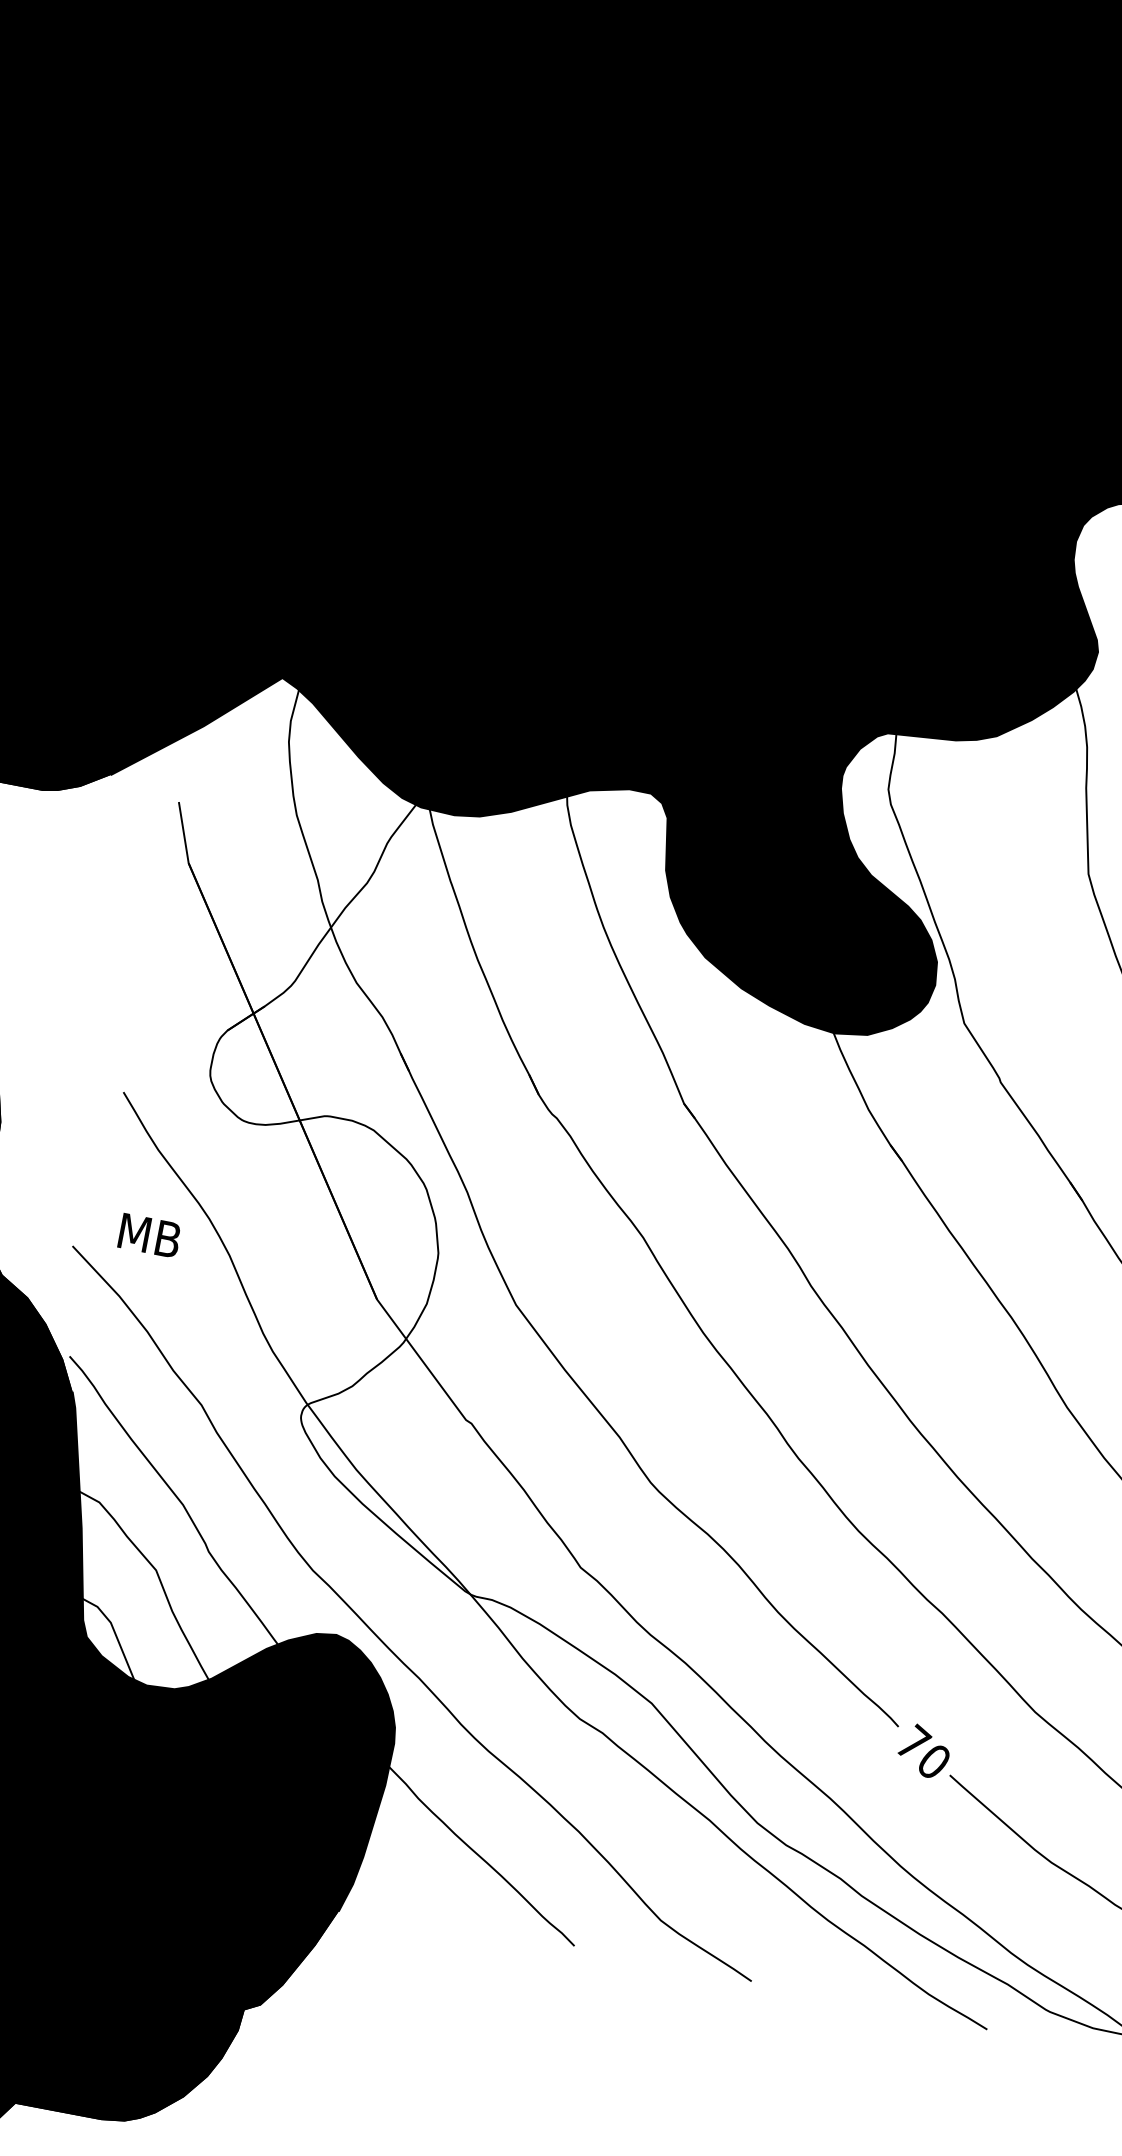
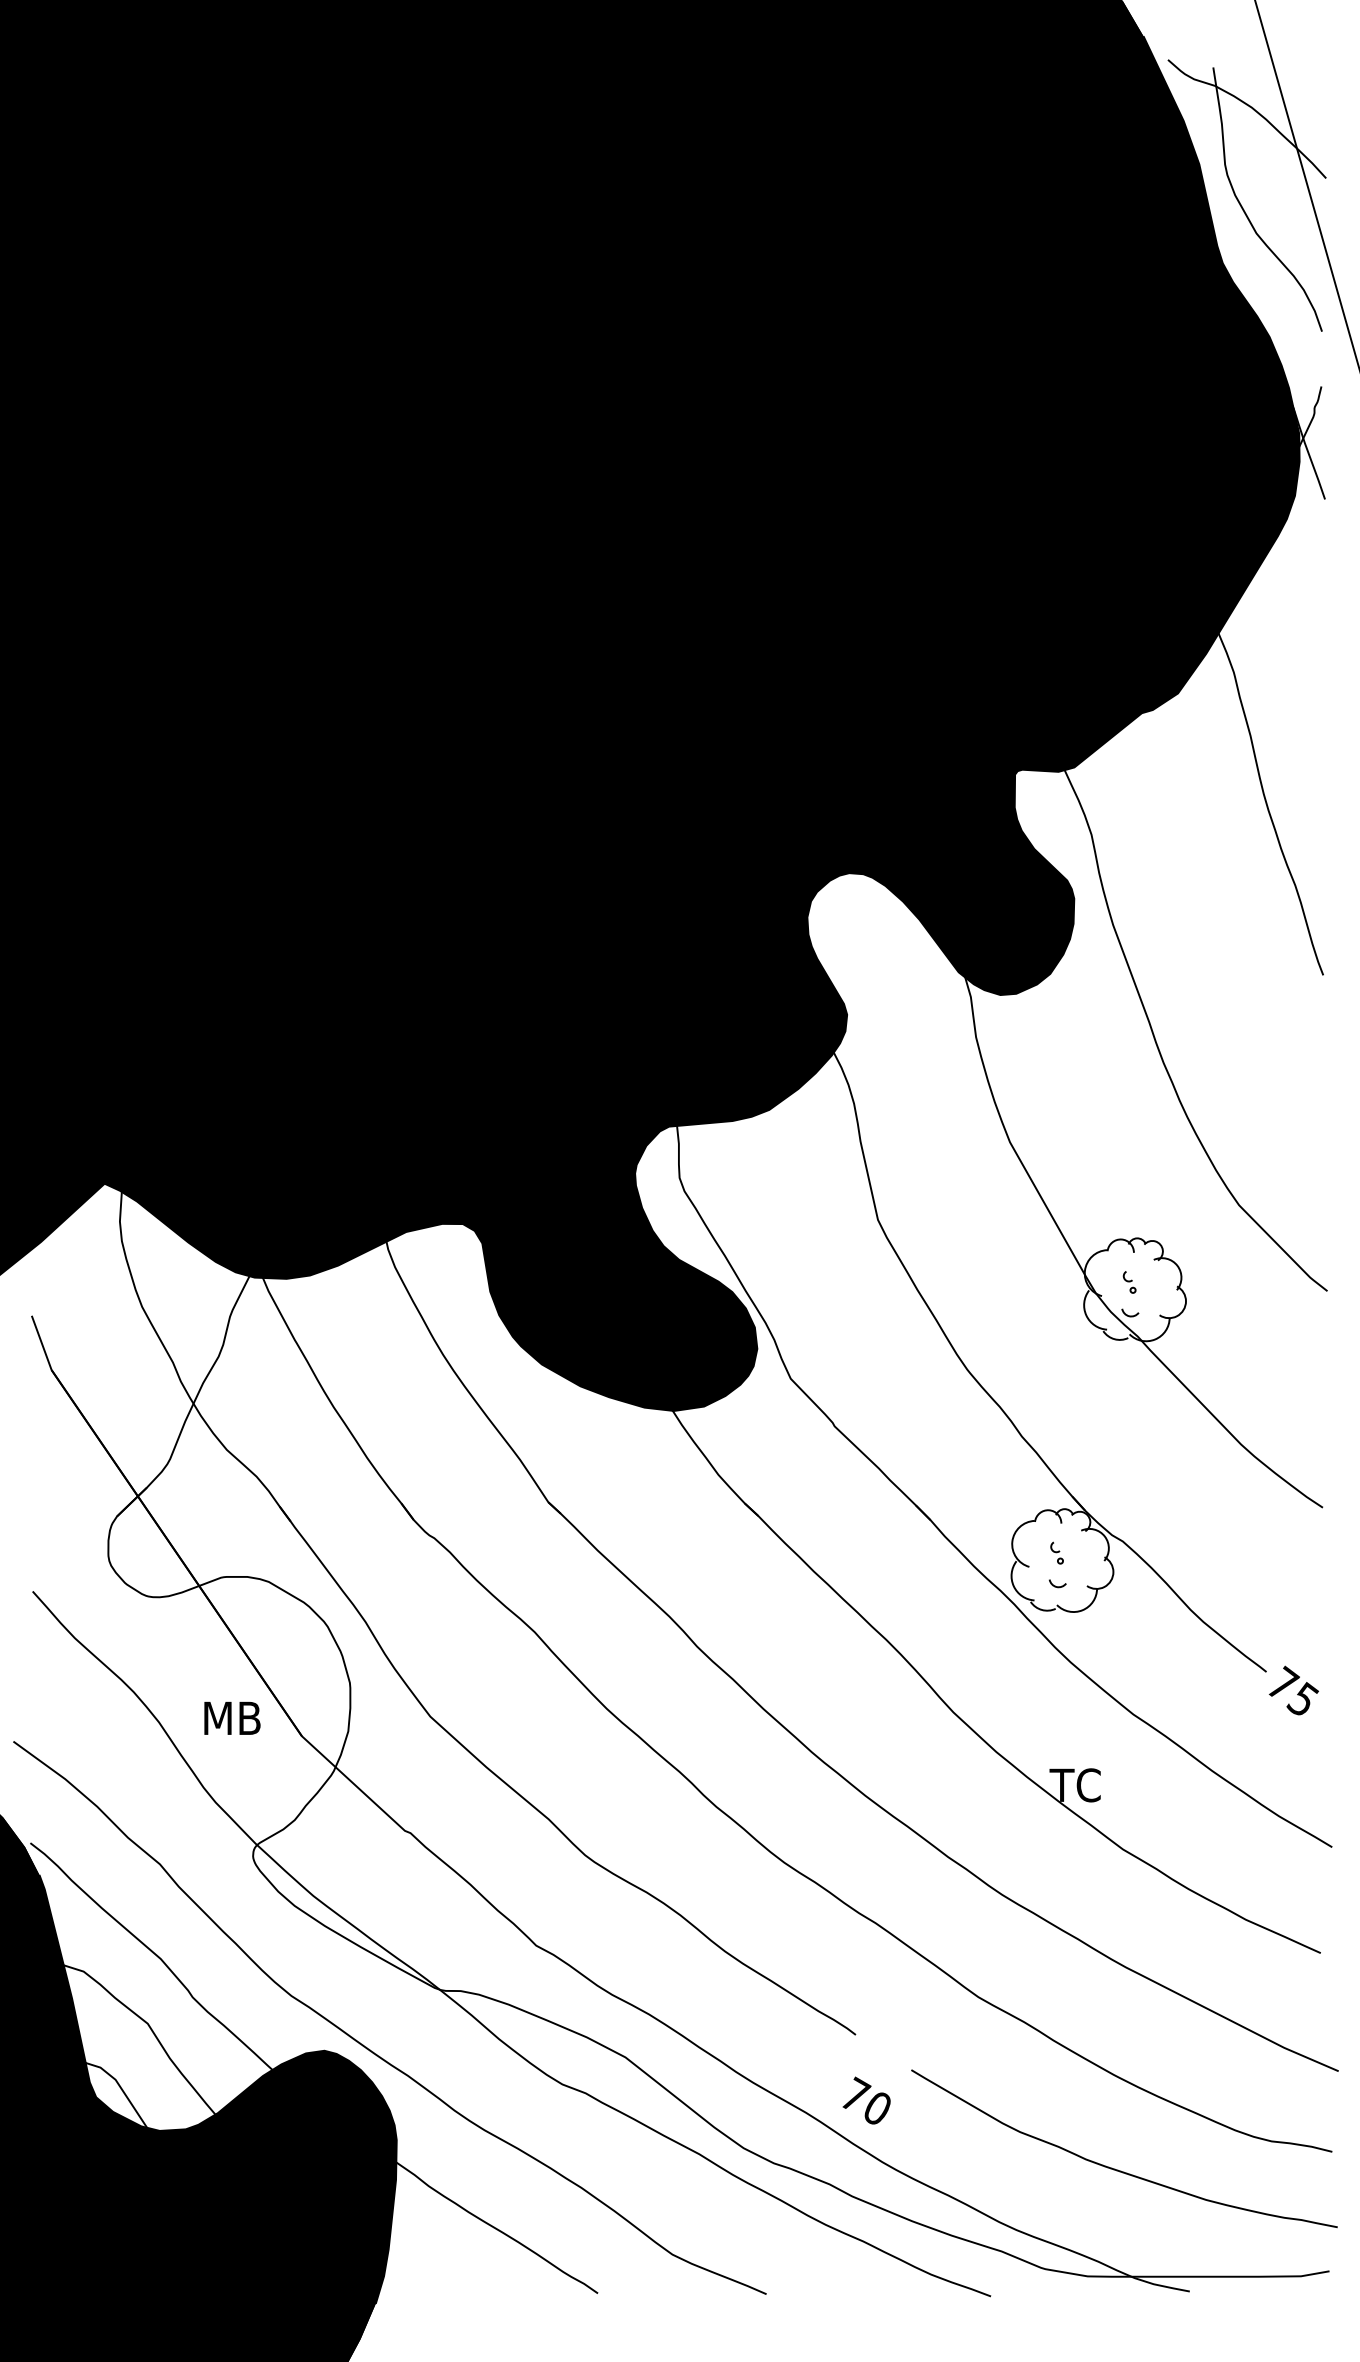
text: (150, 1234) -> (232, 1717), moved
text: (924, 1751) -> (866, 2100), moved

